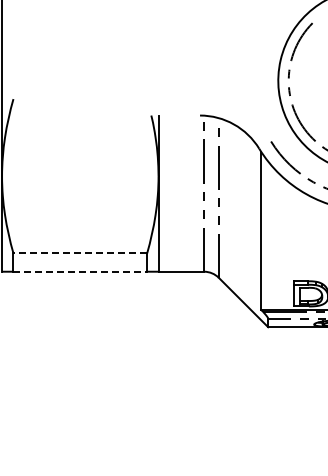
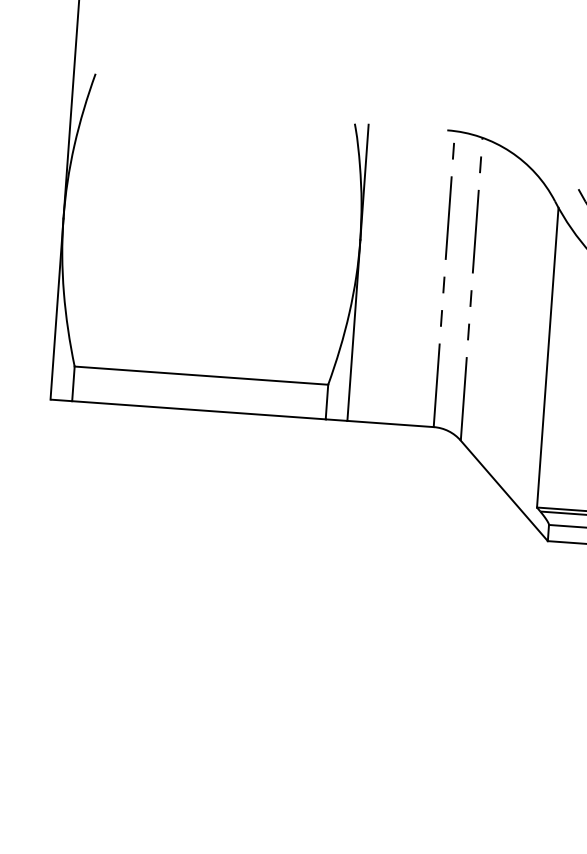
line: (80, 253) -> (201, 375), dashed -> solid
line: (80, 271) -> (199, 409), dashed -> solid

